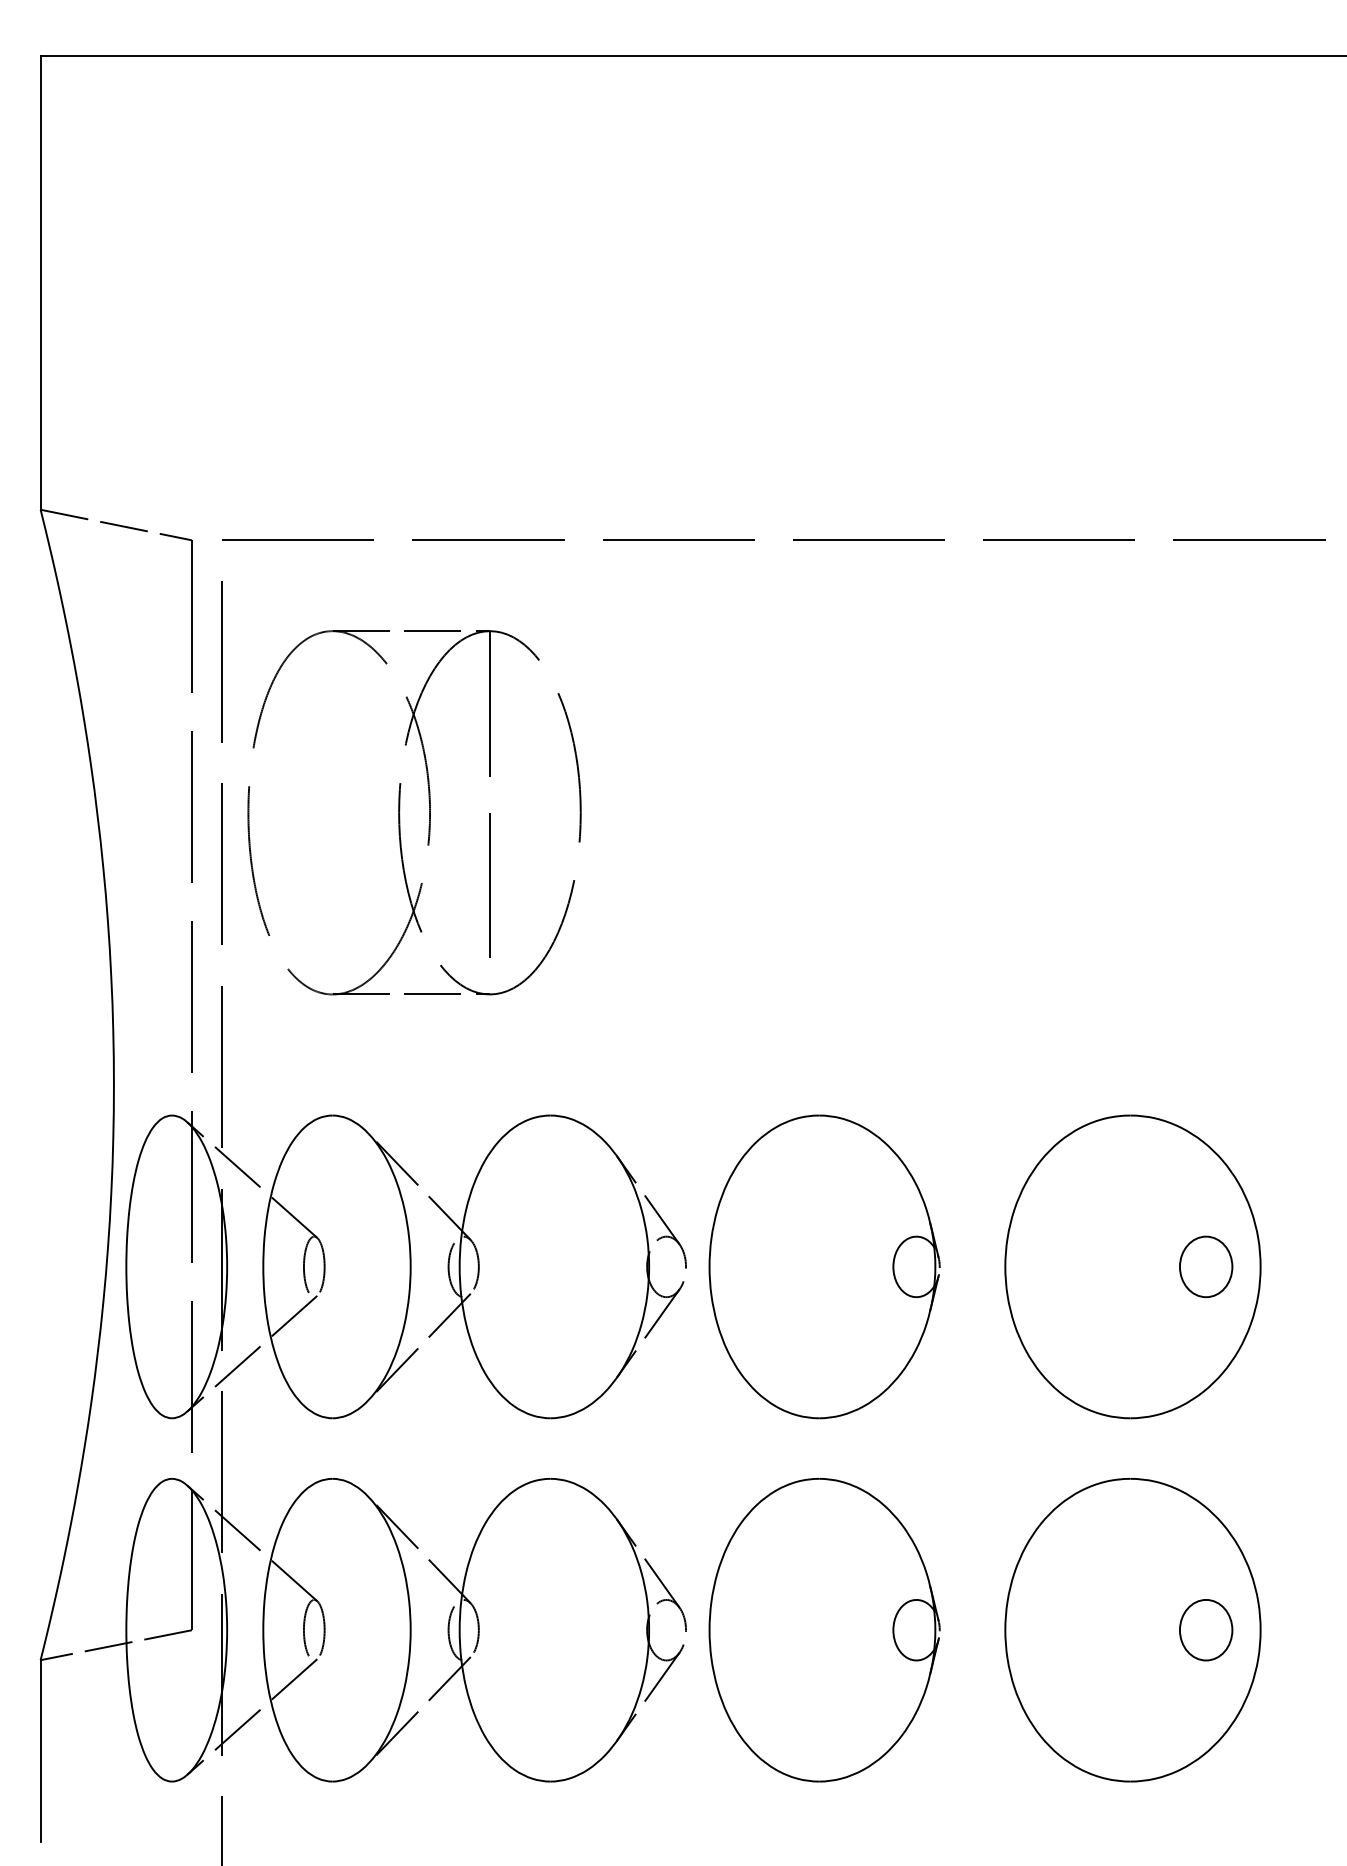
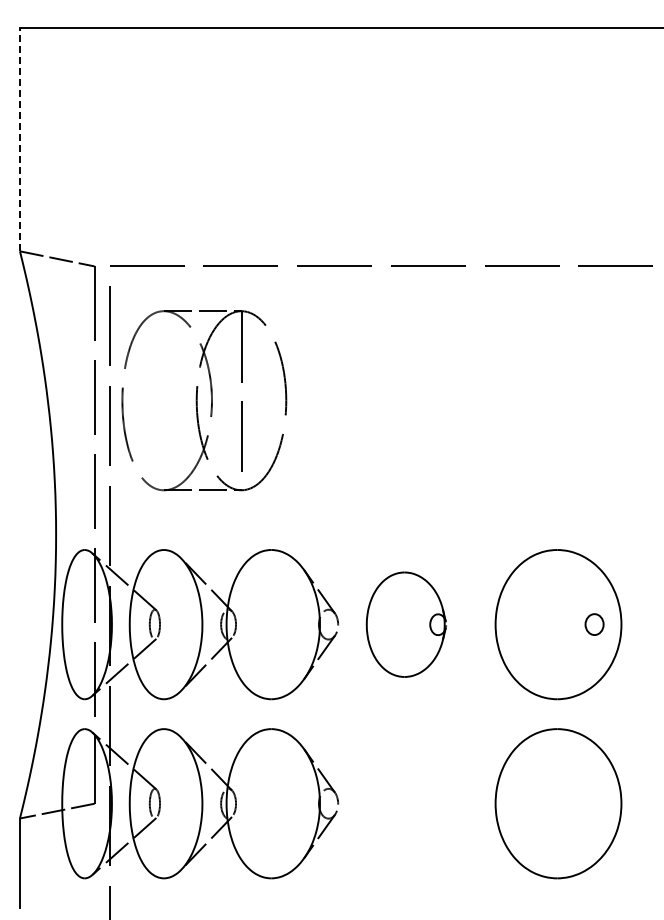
line: (39, 282) -> (19, 139), solid -> dashed
part: (824, 1266) -> (406, 624), size x0.7
part: (1205, 1266) -> (594, 624), size x0.7
part: (824, 1629) -> (406, 803), removed
part: (1205, 1629) -> (594, 803), removed

